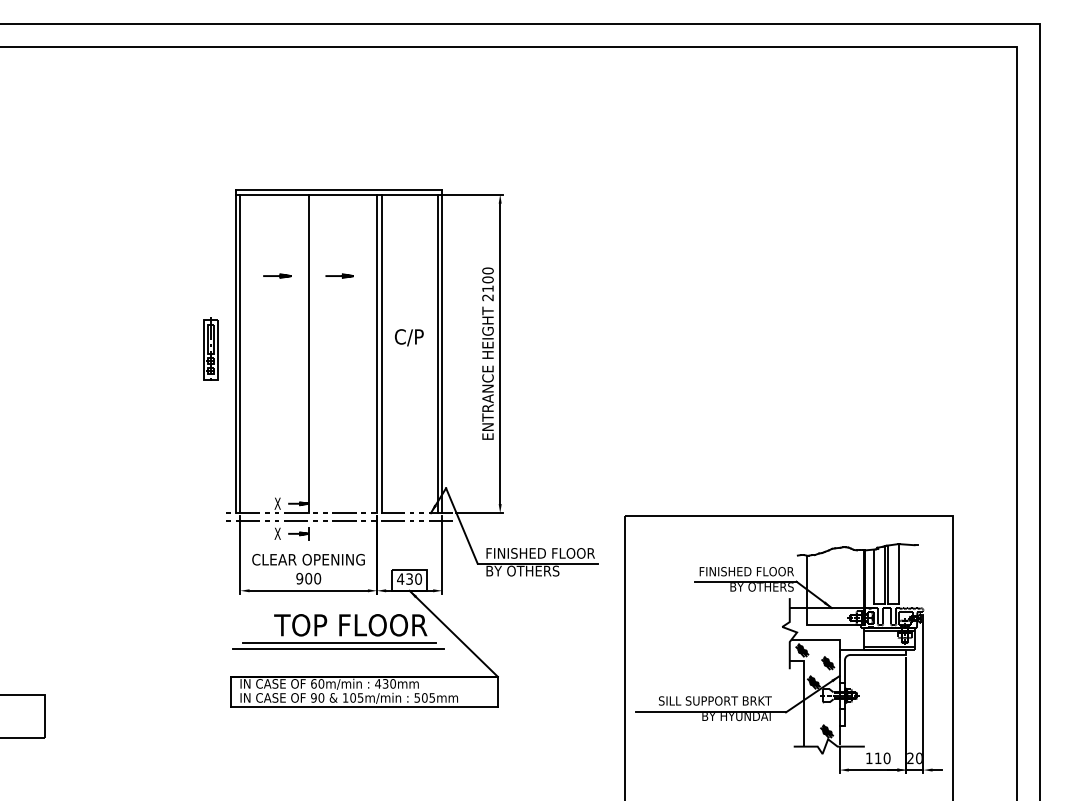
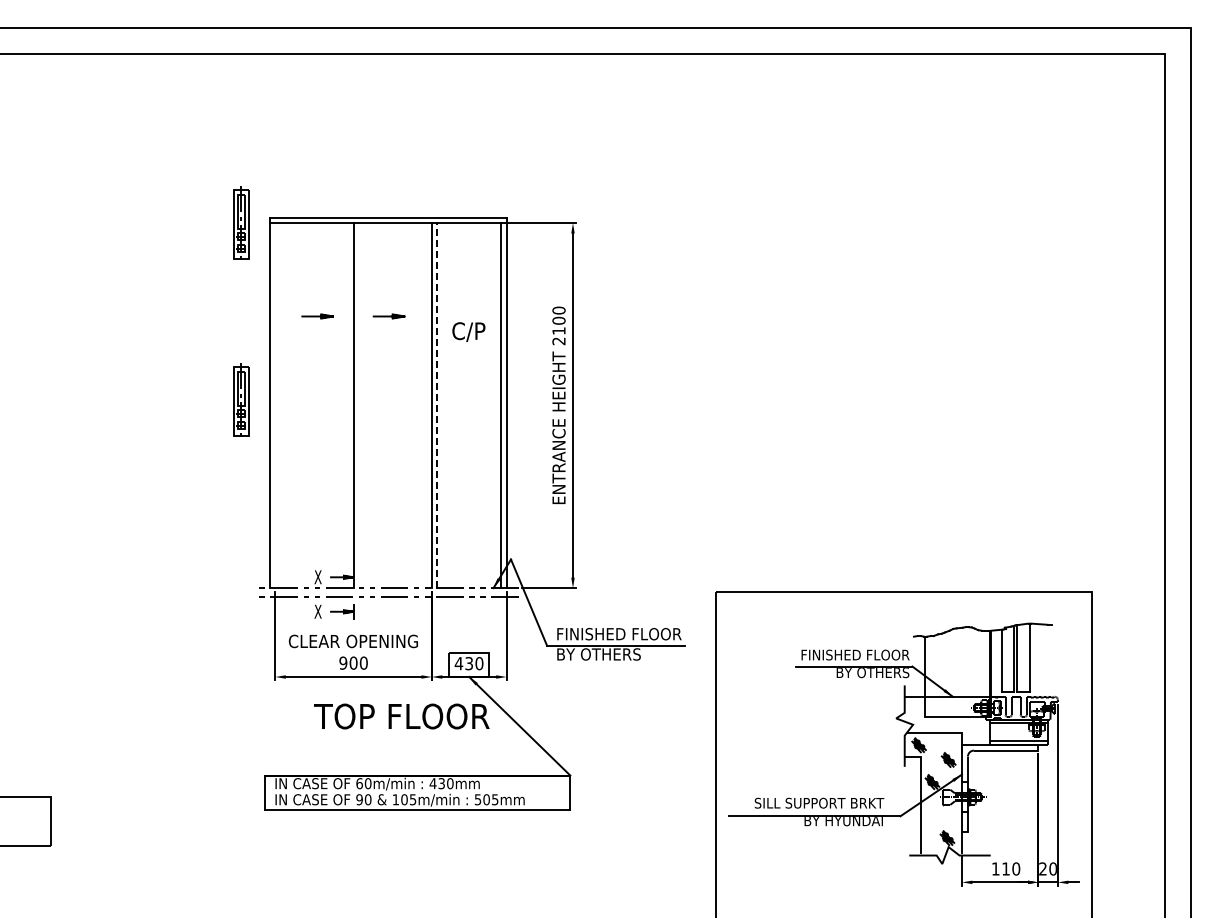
part: (210, 194) -> (241, 222), added
text: (408, 337) -> (468, 331), moved
line: (240, 353) -> (275, 405), removed
line: (381, 353) -> (437, 405), solid -> dashed
line: (339, 643) -> (388, 737), removed
line: (338, 649) -> (387, 744), removed

